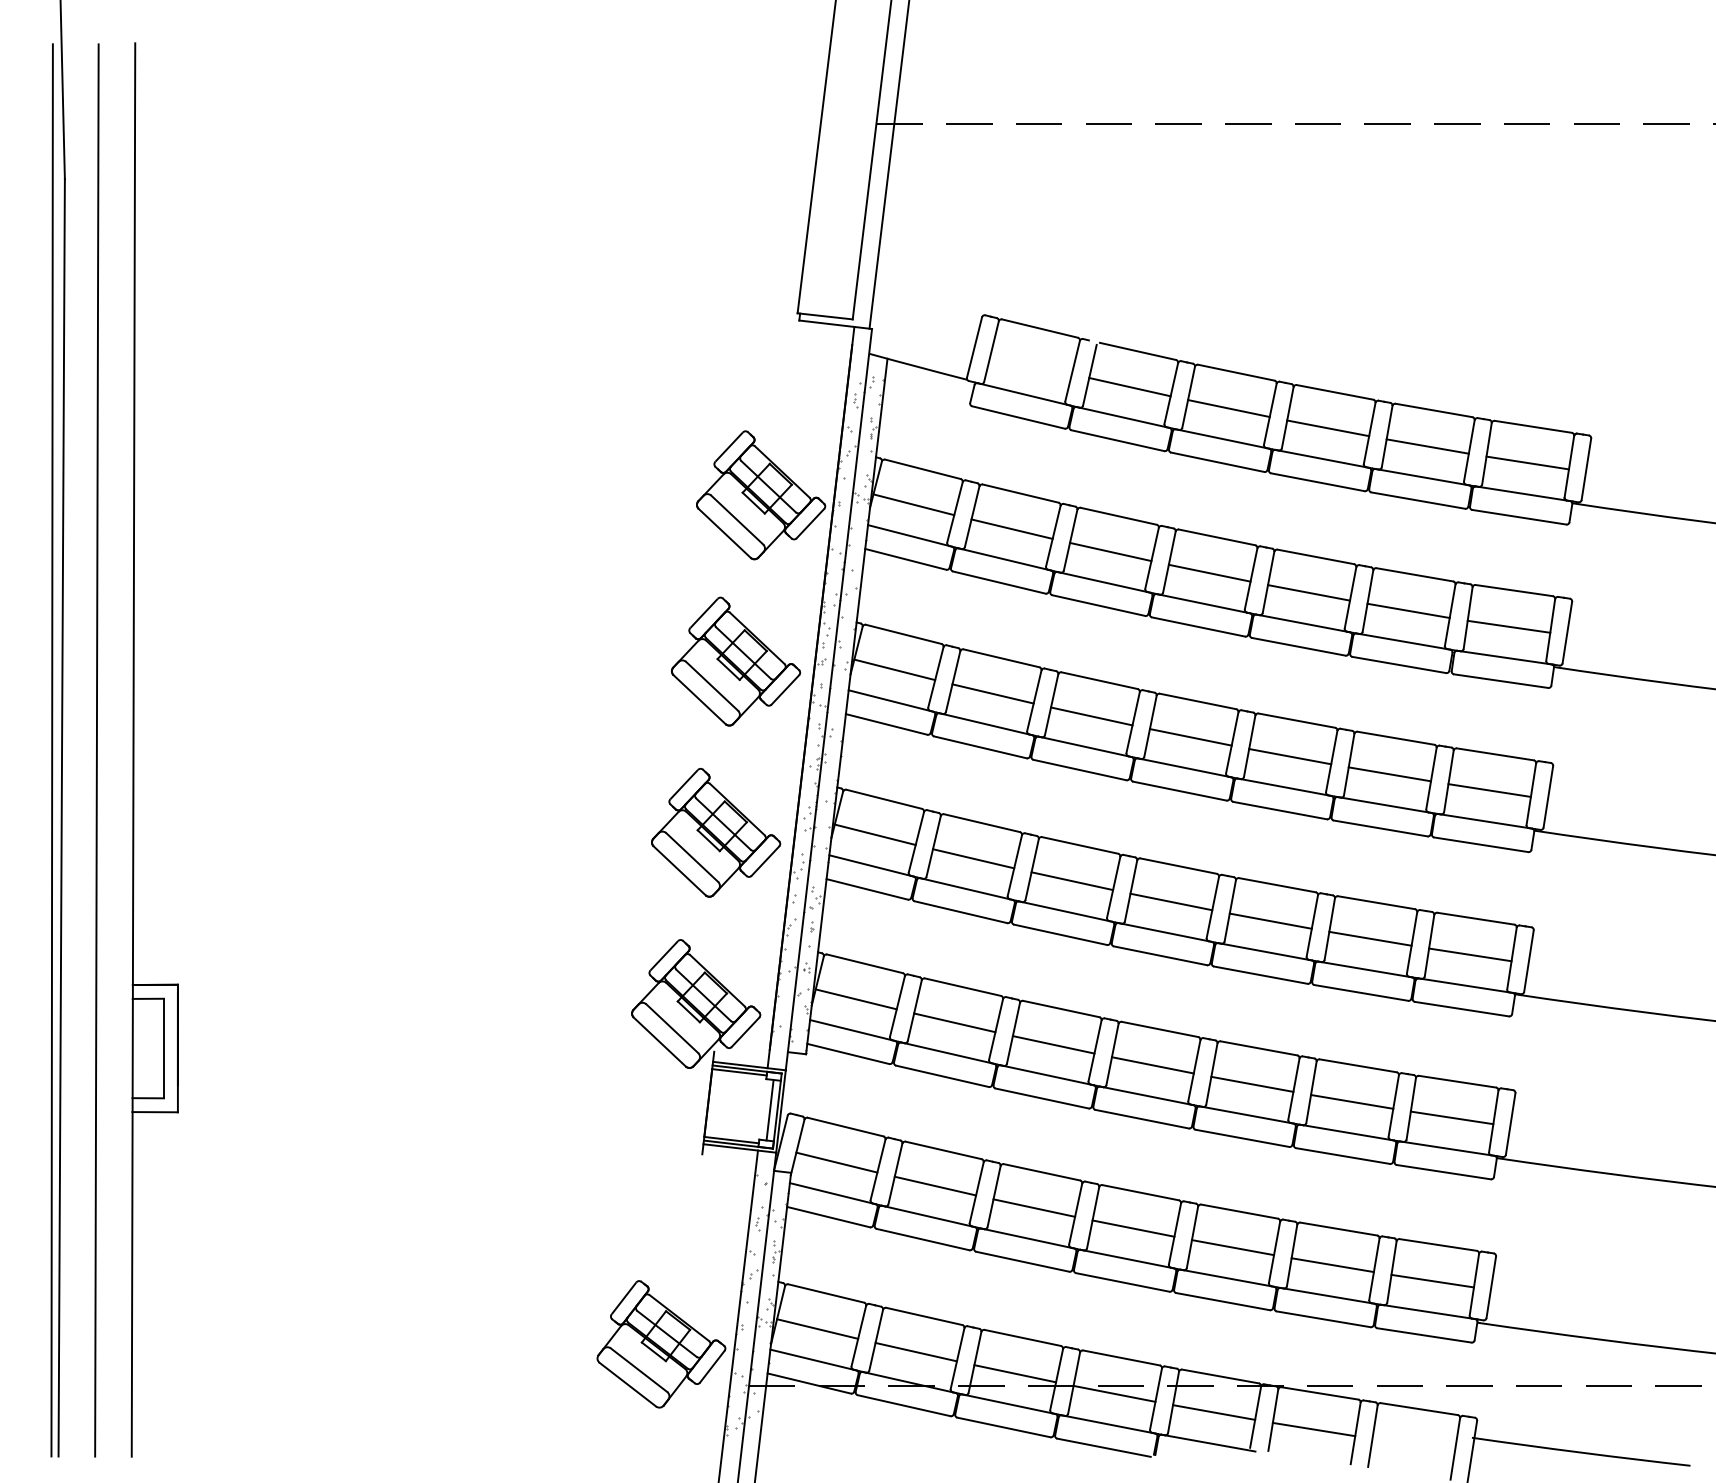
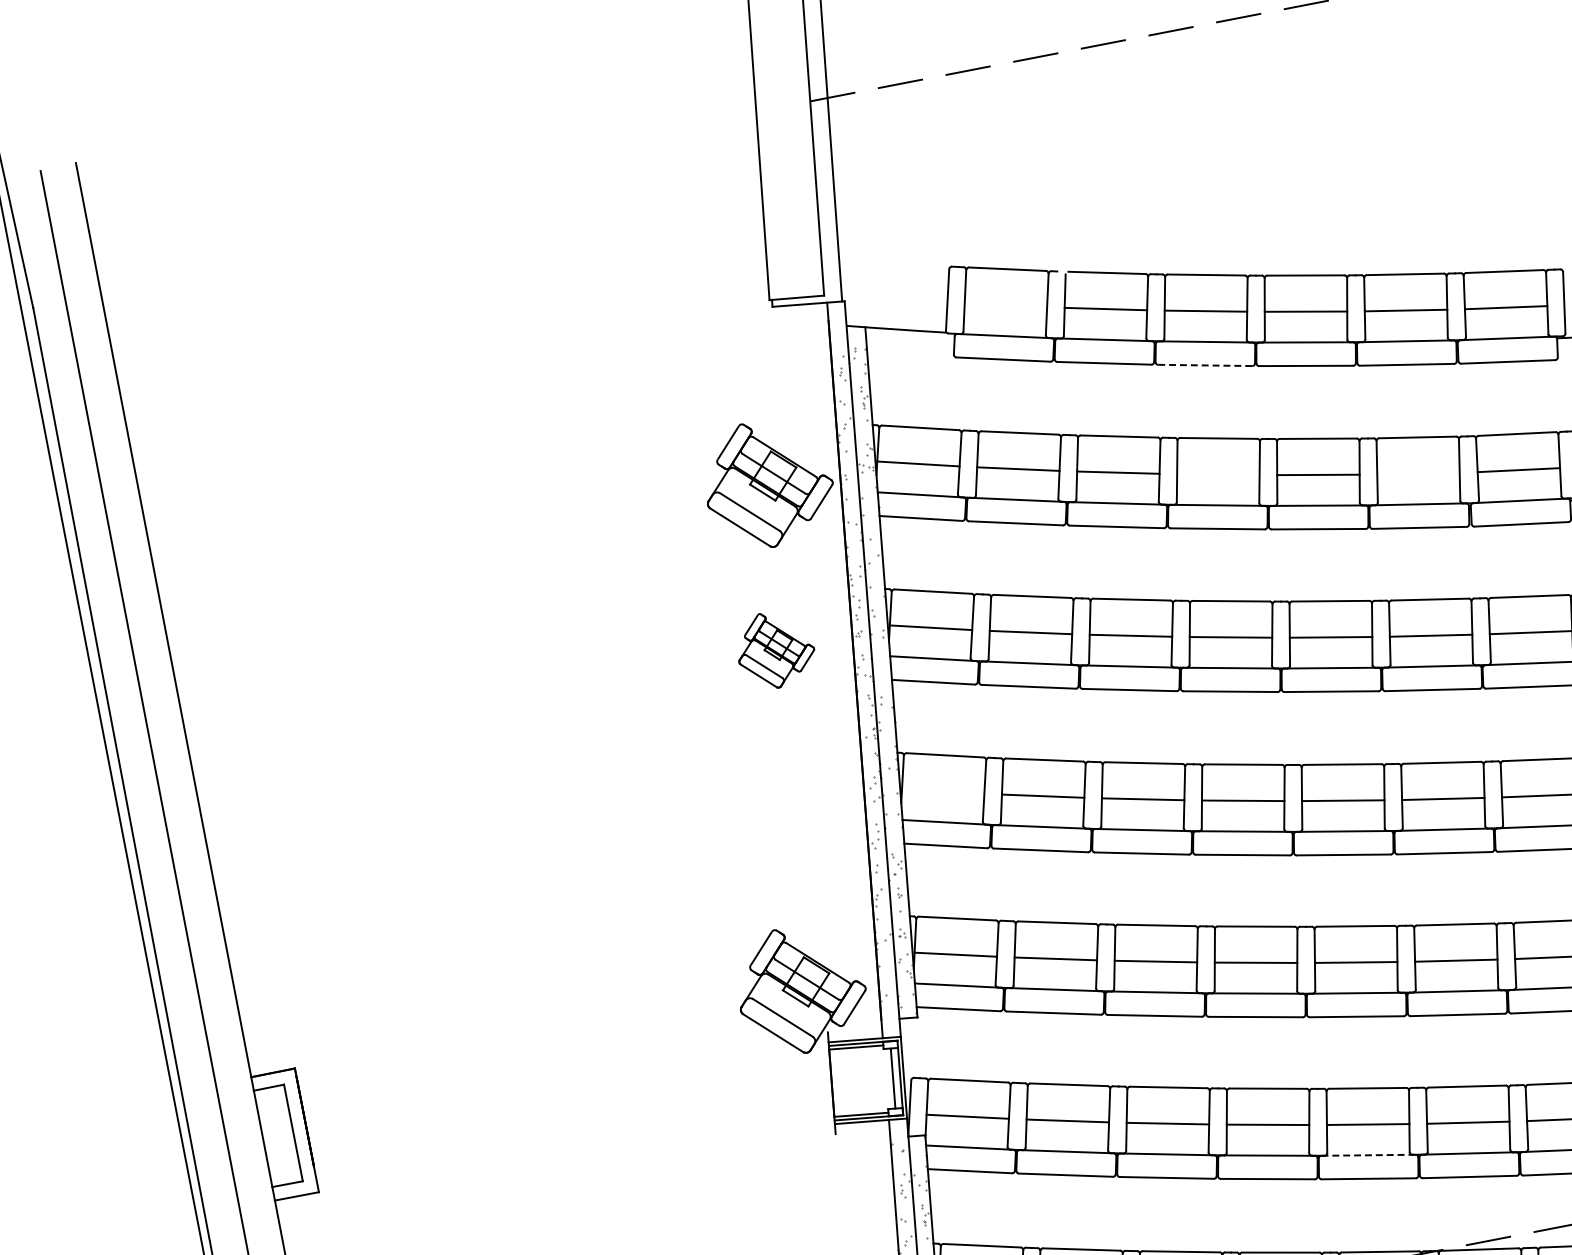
line: (1217, 462) -> (1205, 365), solid -> dashed
line: (1209, 572) -> (1218, 473), removed
line: (1408, 610) -> (1418, 473), removed
part: (736, 661) -> (775, 649), size x0.6
part: (716, 832) -> (788, 819), removed
line: (874, 834) -> (942, 791), removed
line: (1227, 1278) -> (1368, 1155), solid -> dashed

